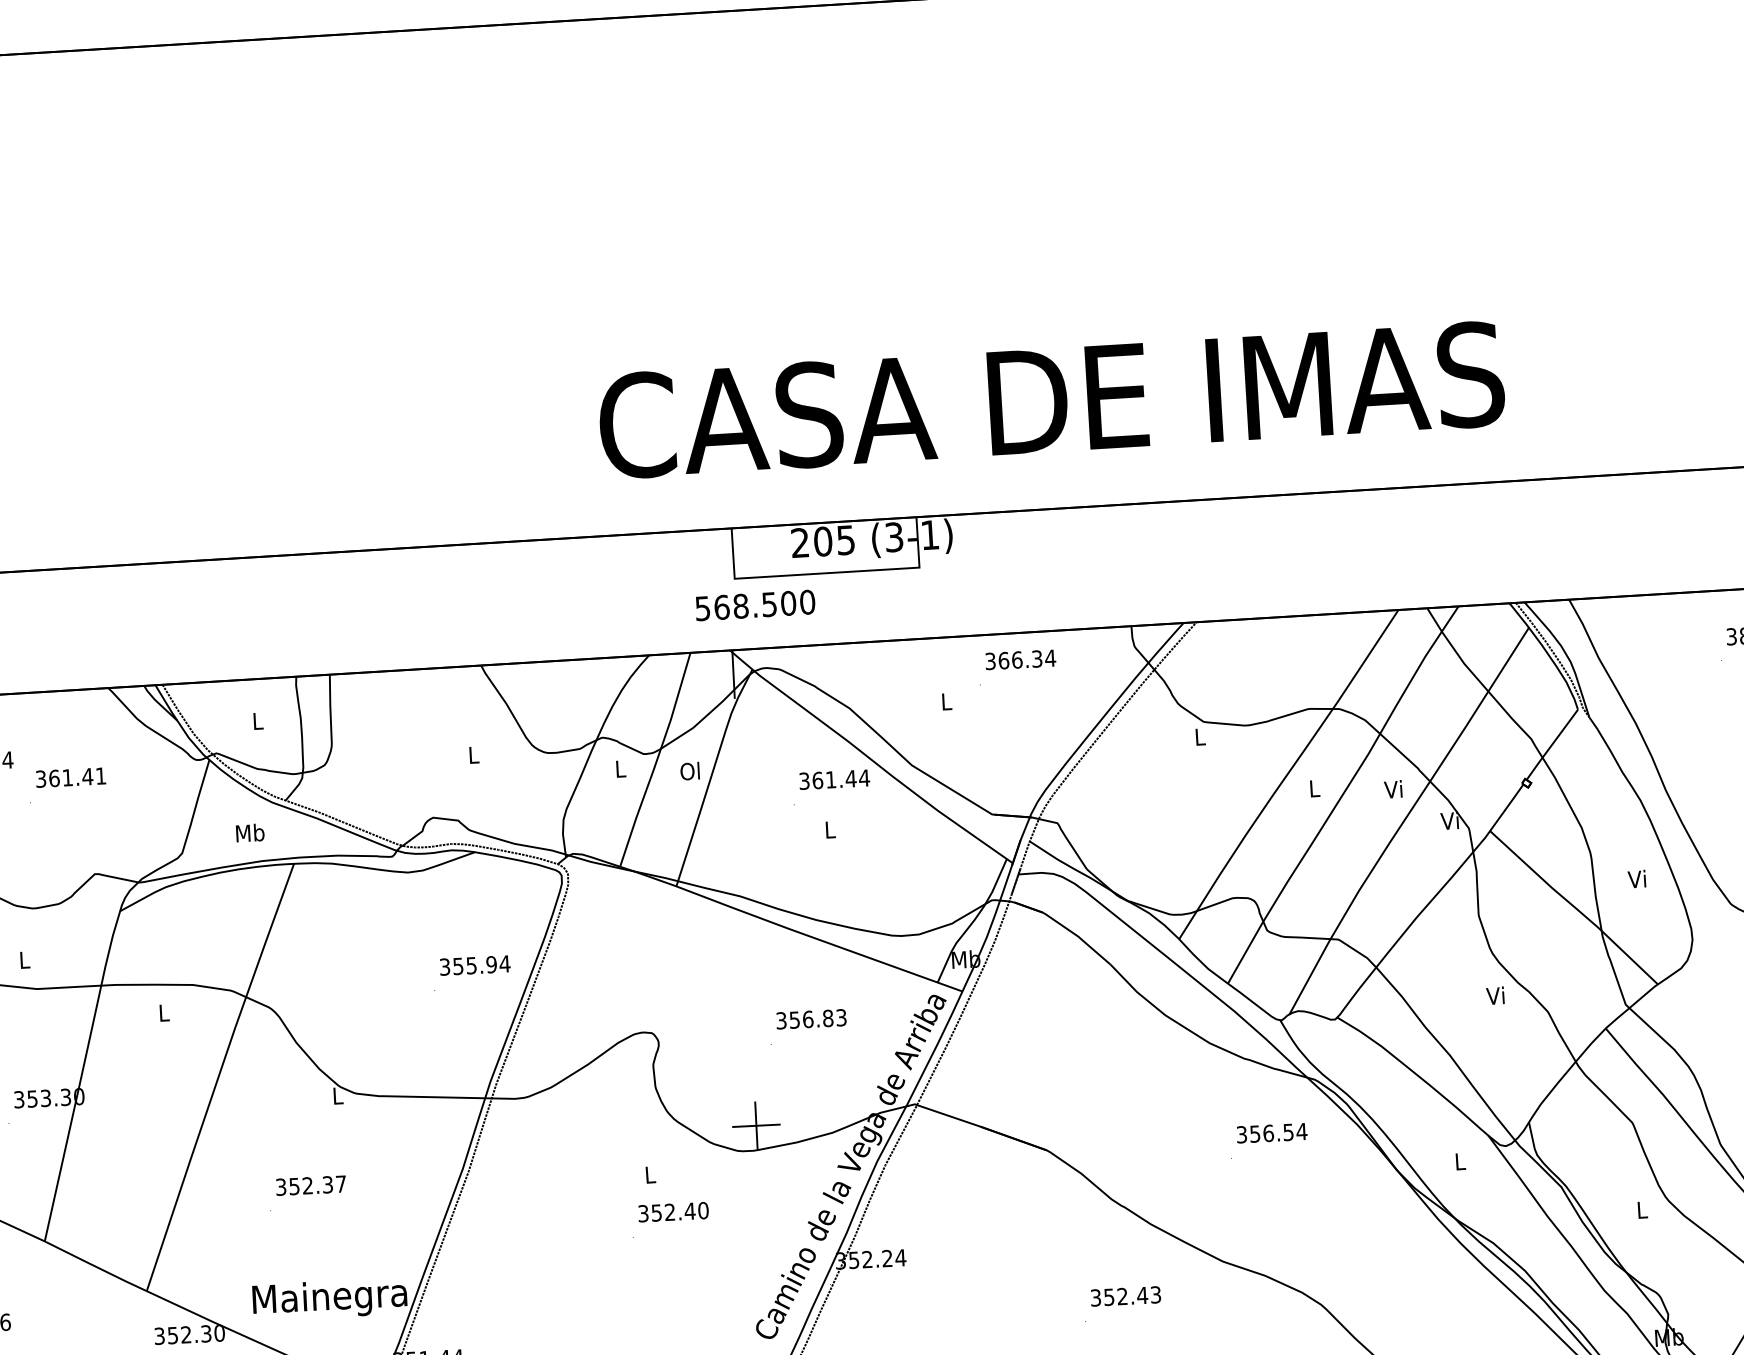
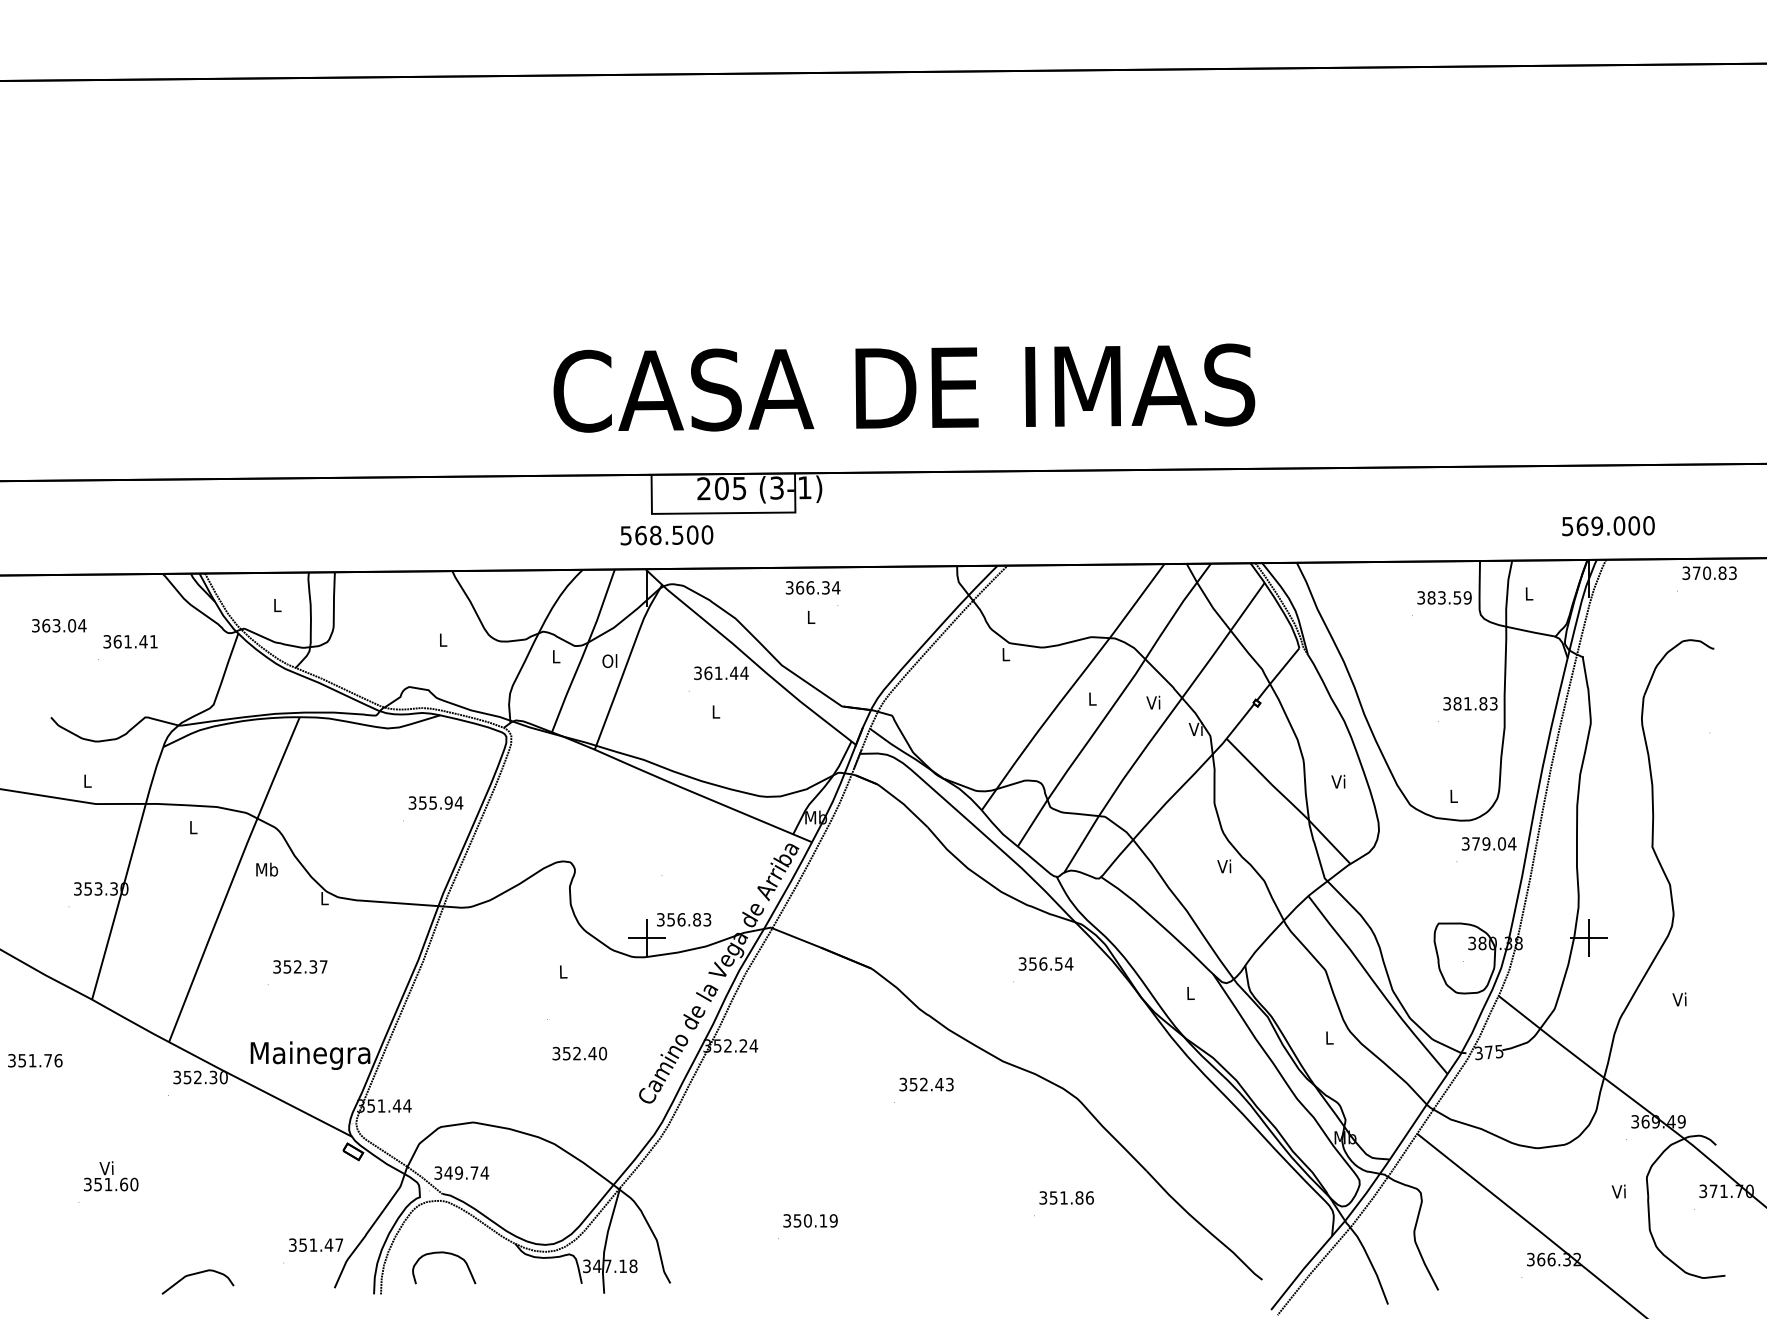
text: (1019, 659) -> (812, 587), moved
text: (250, 832) -> (267, 869), moved
text: (811, 1018) -> (684, 919), moved
text: (673, 1211) -> (579, 1053), moved

